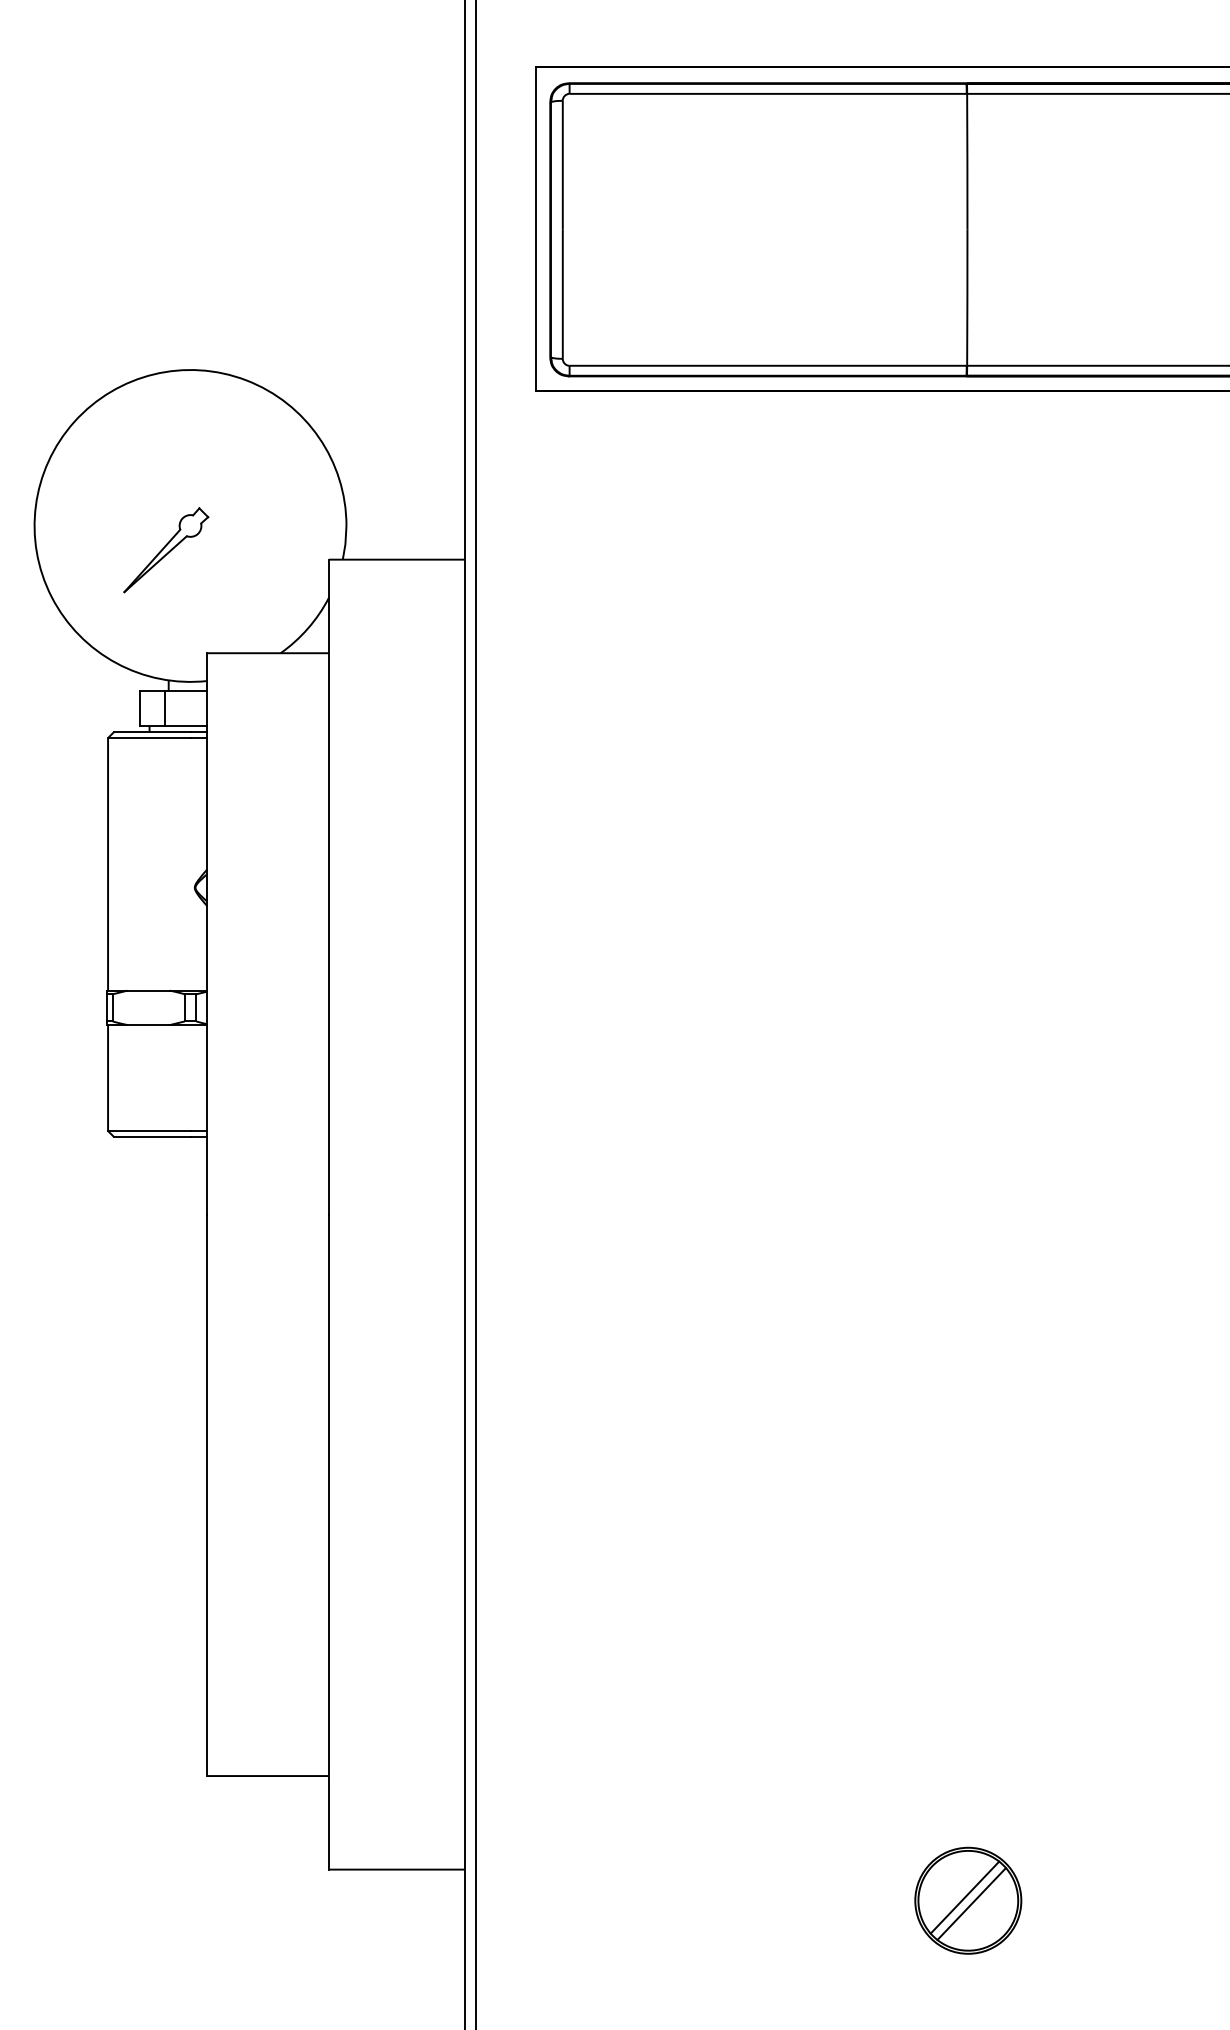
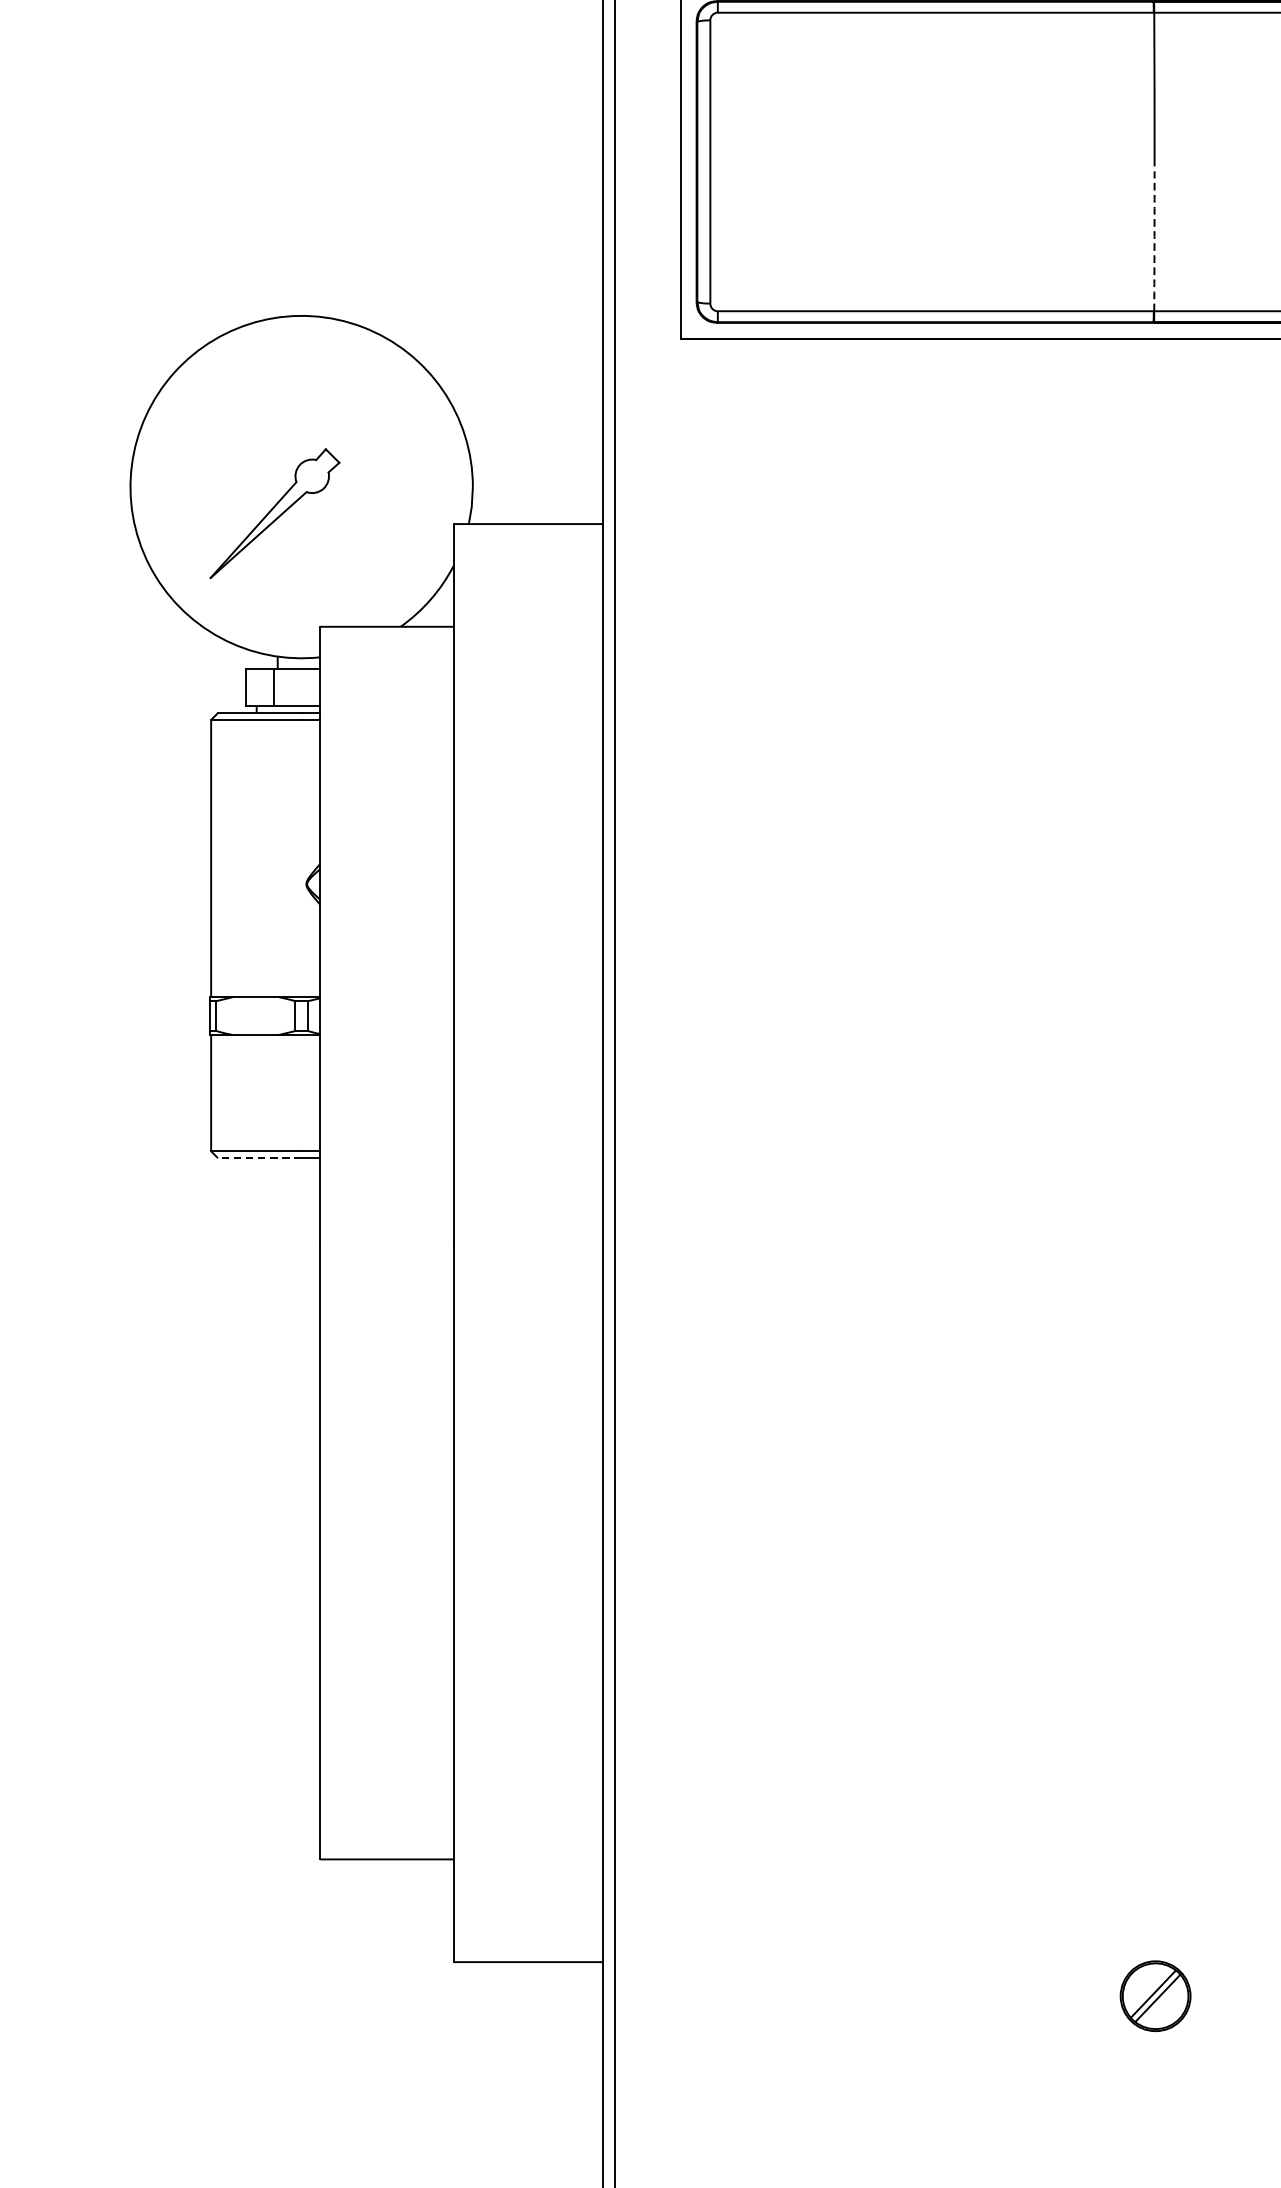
arc: (967, 297) -> (1154, 236), solid -> dashed
part: (166, 550) -> (275, 514), size x1.4
line: (151, 1137) -> (258, 1158), solid -> dashed
part: (968, 1900) -> (1155, 1996), size x0.6

